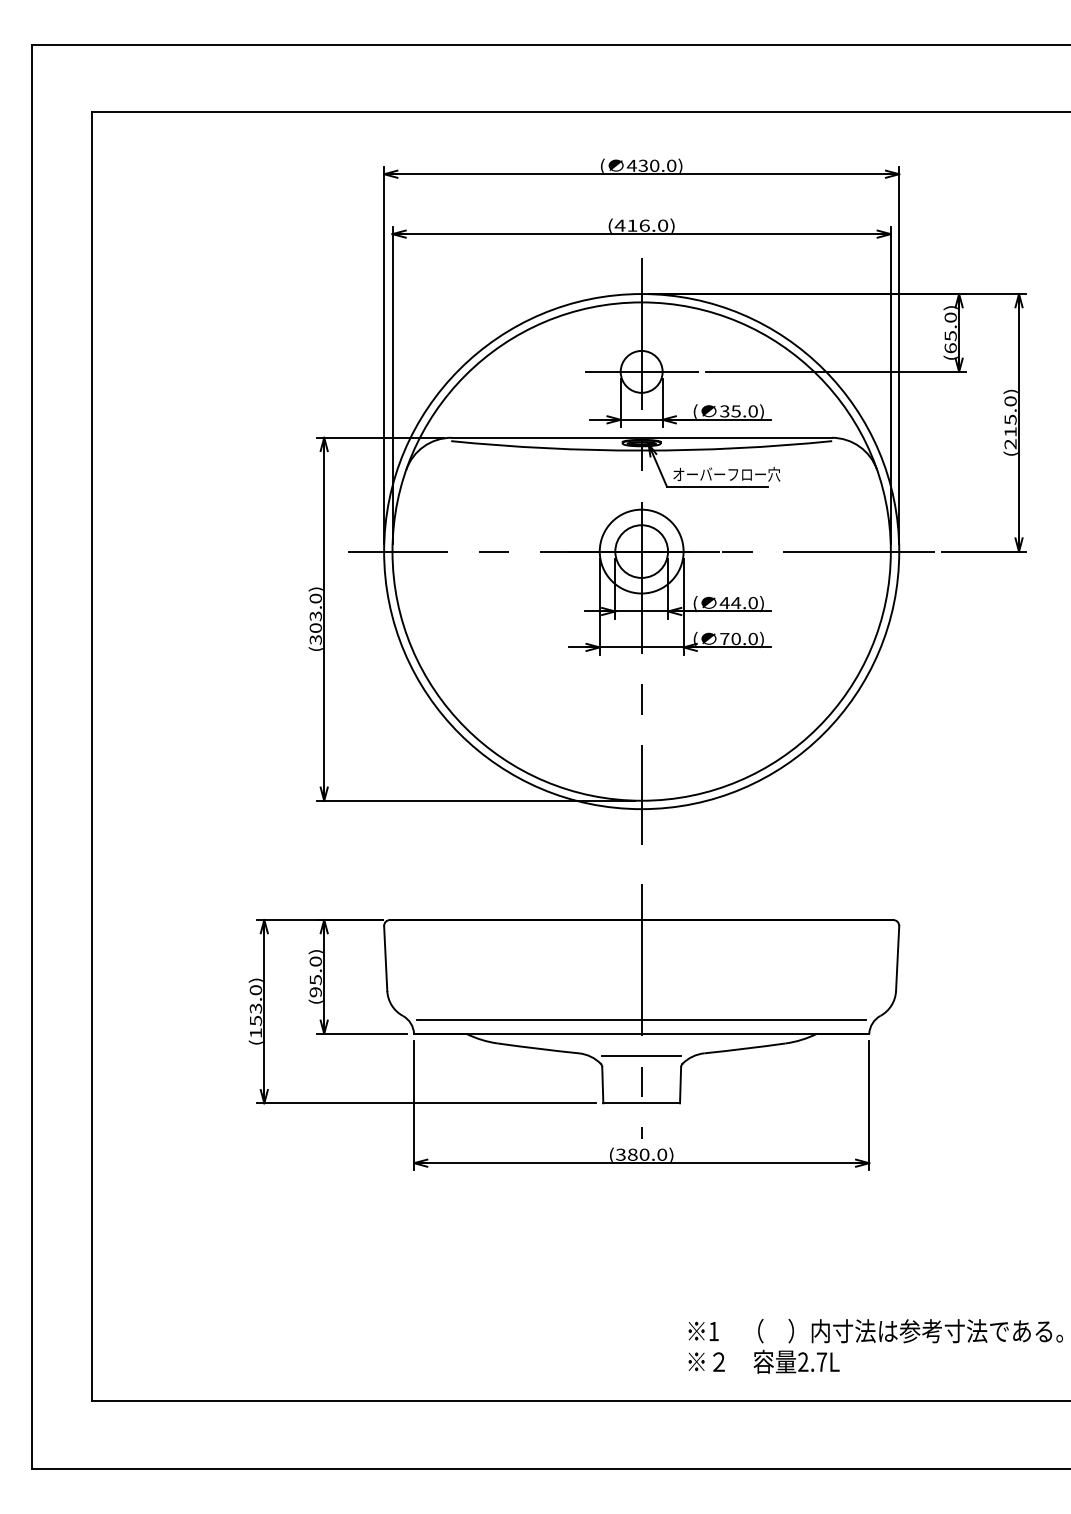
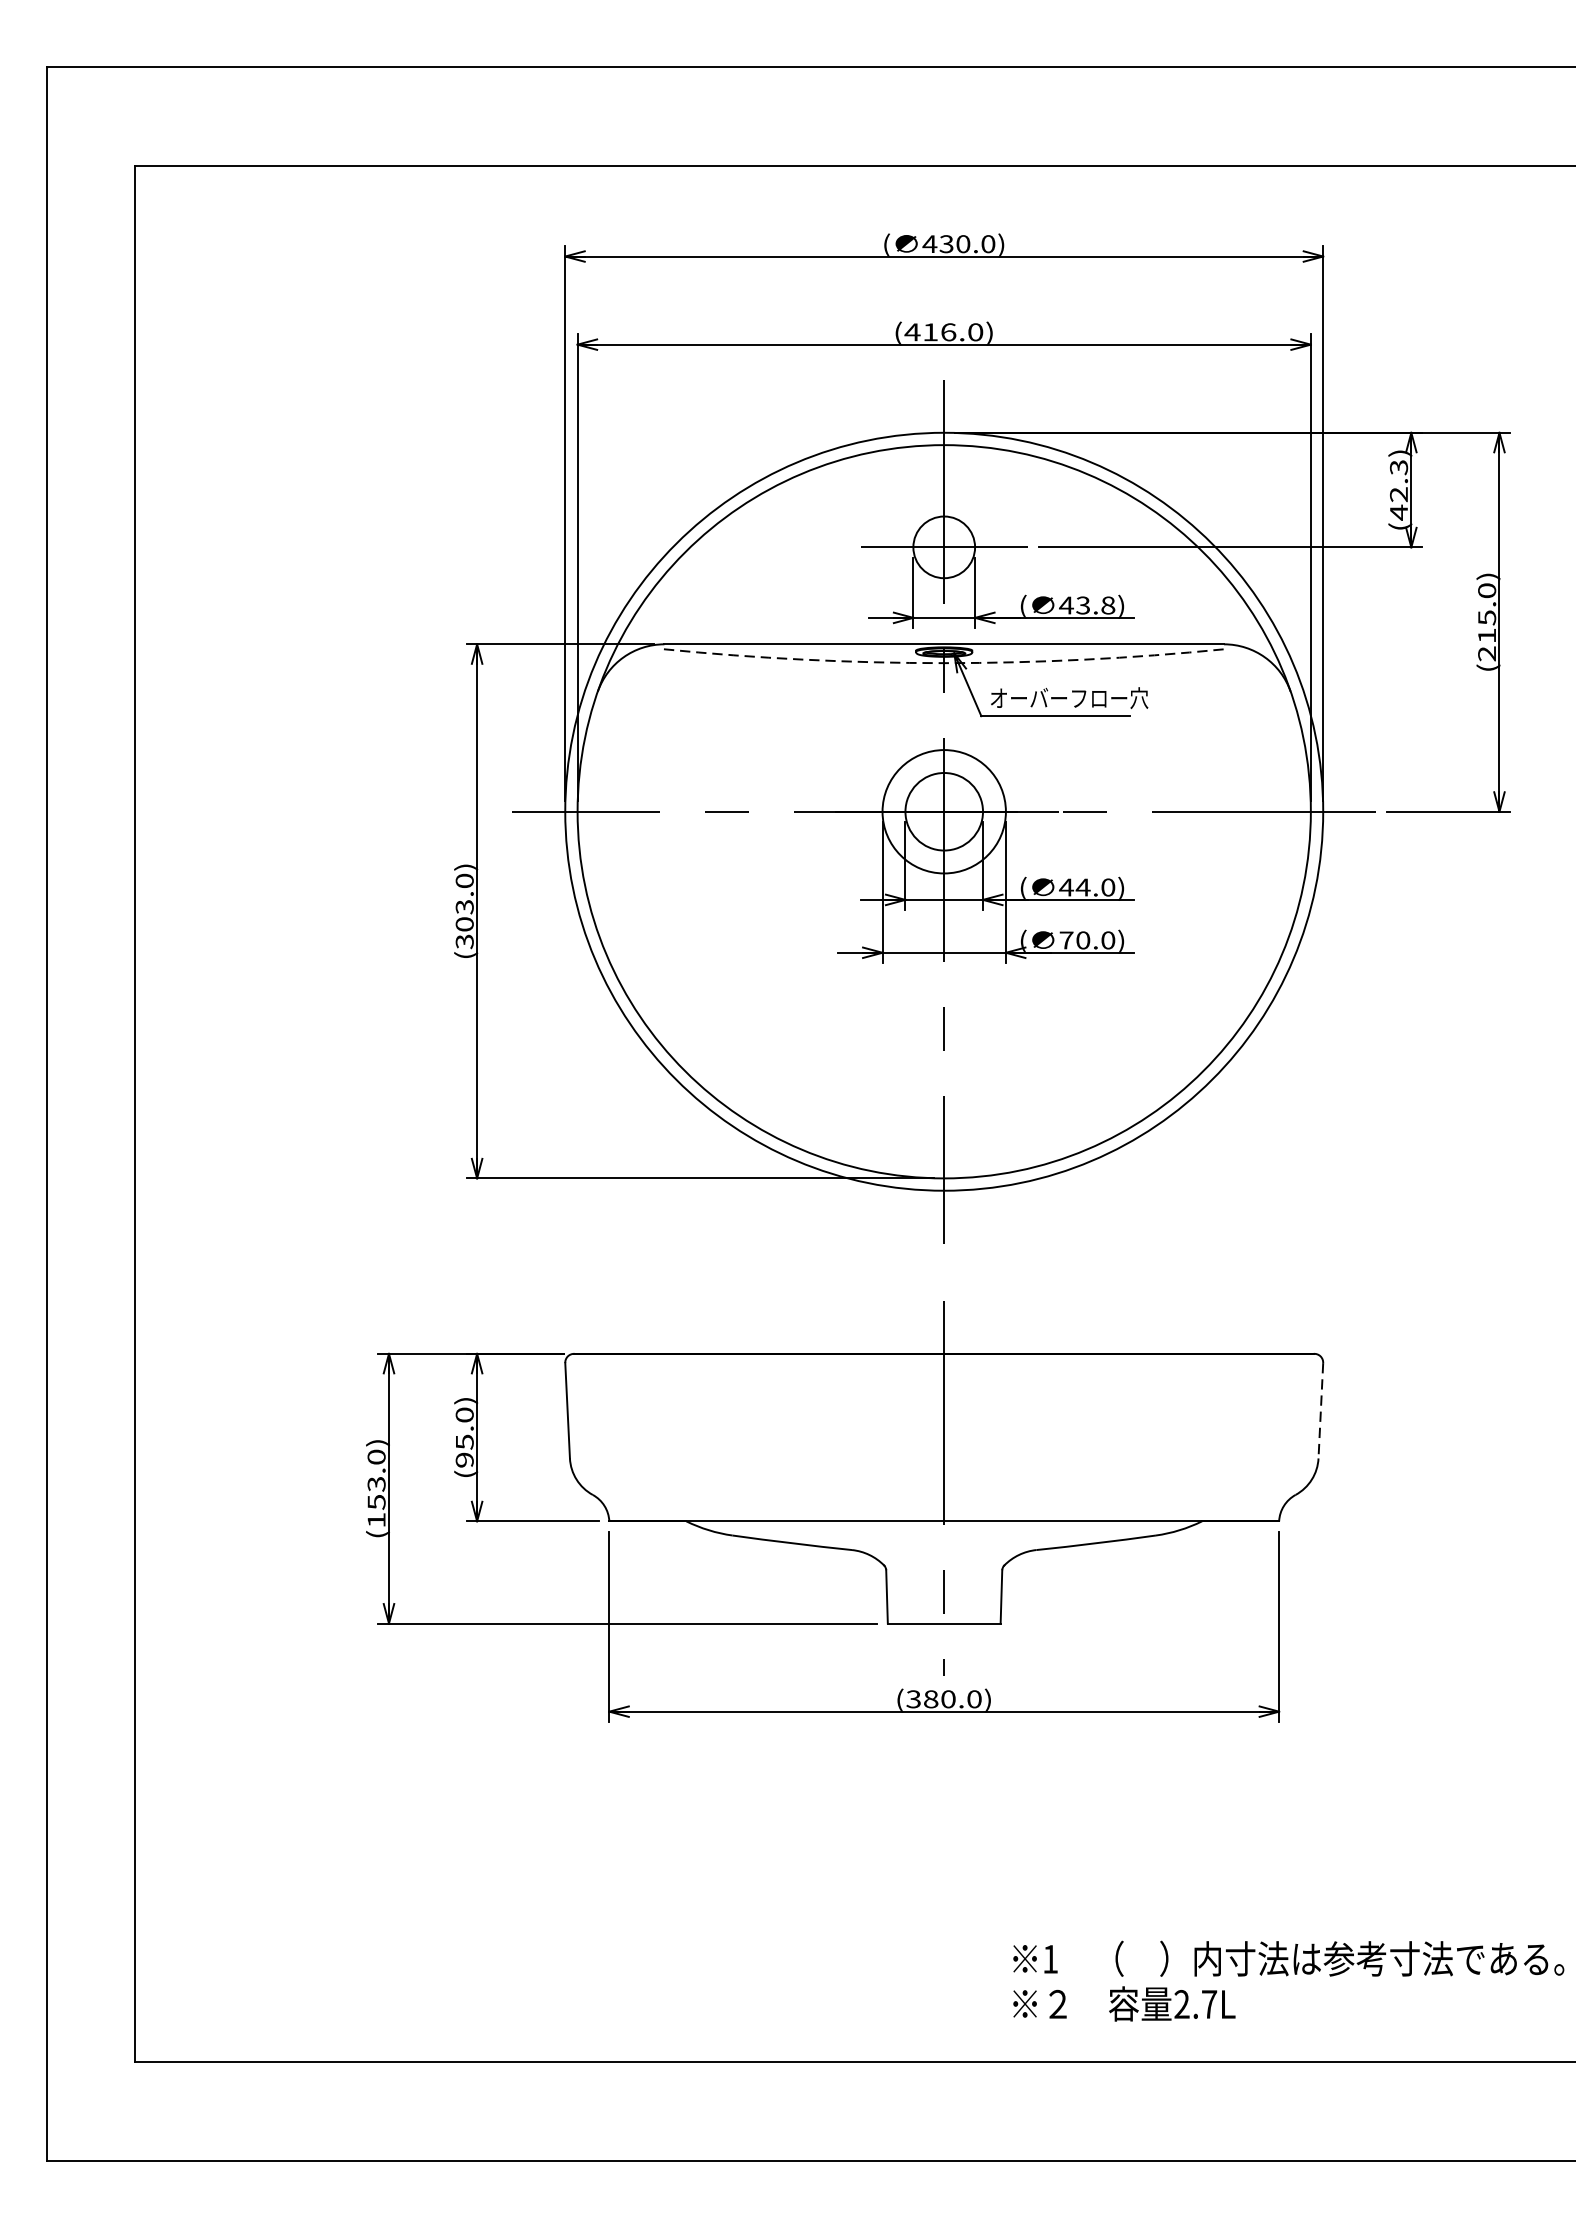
text: (950, 332) -> (1398, 489), (65.0) -> (42.3)
text: (738, 411) -> (1086, 605), 35.0) -> 43.8)
arc: (641, 450) -> (943, 663), solid -> dashed
line: (897, 959) -> (1320, 1411), solid -> dashed
line: (641, 1019) -> (943, 1500), removed
line: (641, 1055) -> (943, 1553), removed

